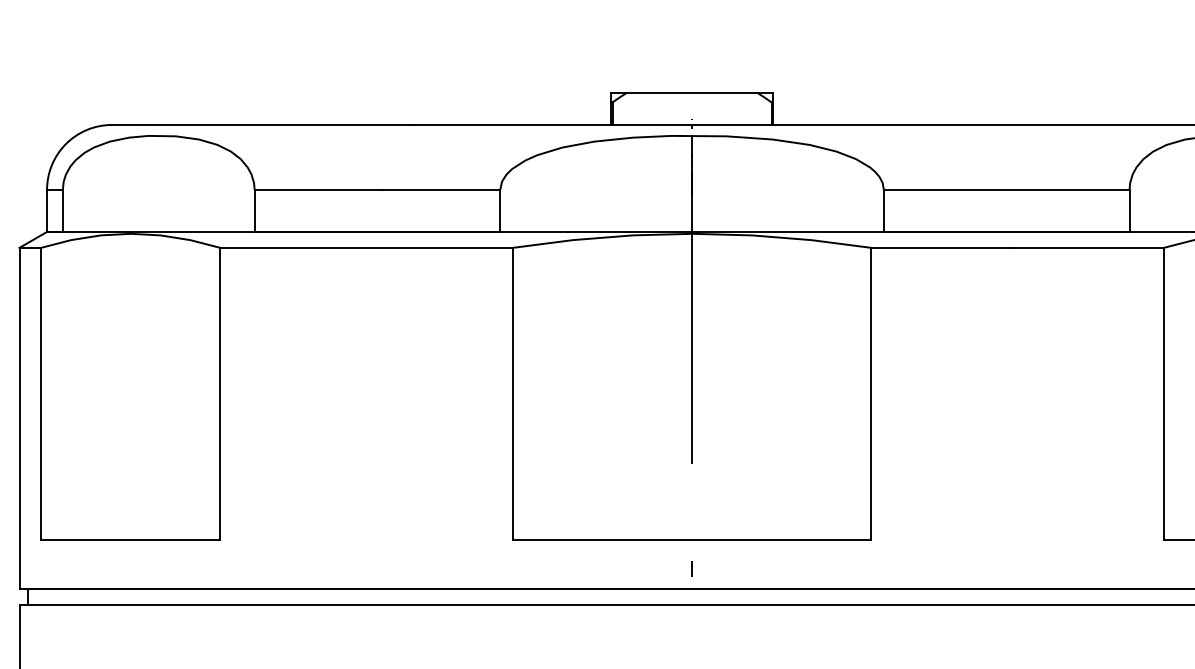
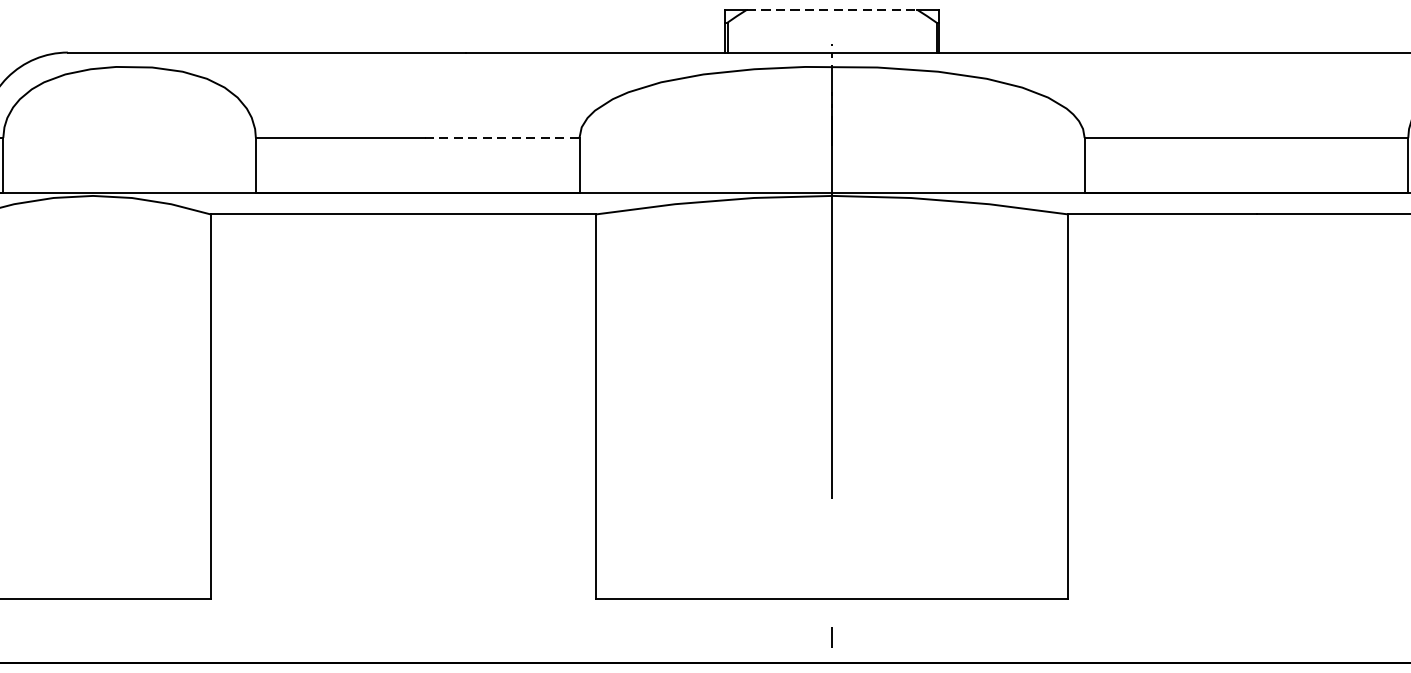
line: (692, 92) -> (832, 9), solid -> dashed
line: (441, 189) -> (502, 137), solid -> dashed

